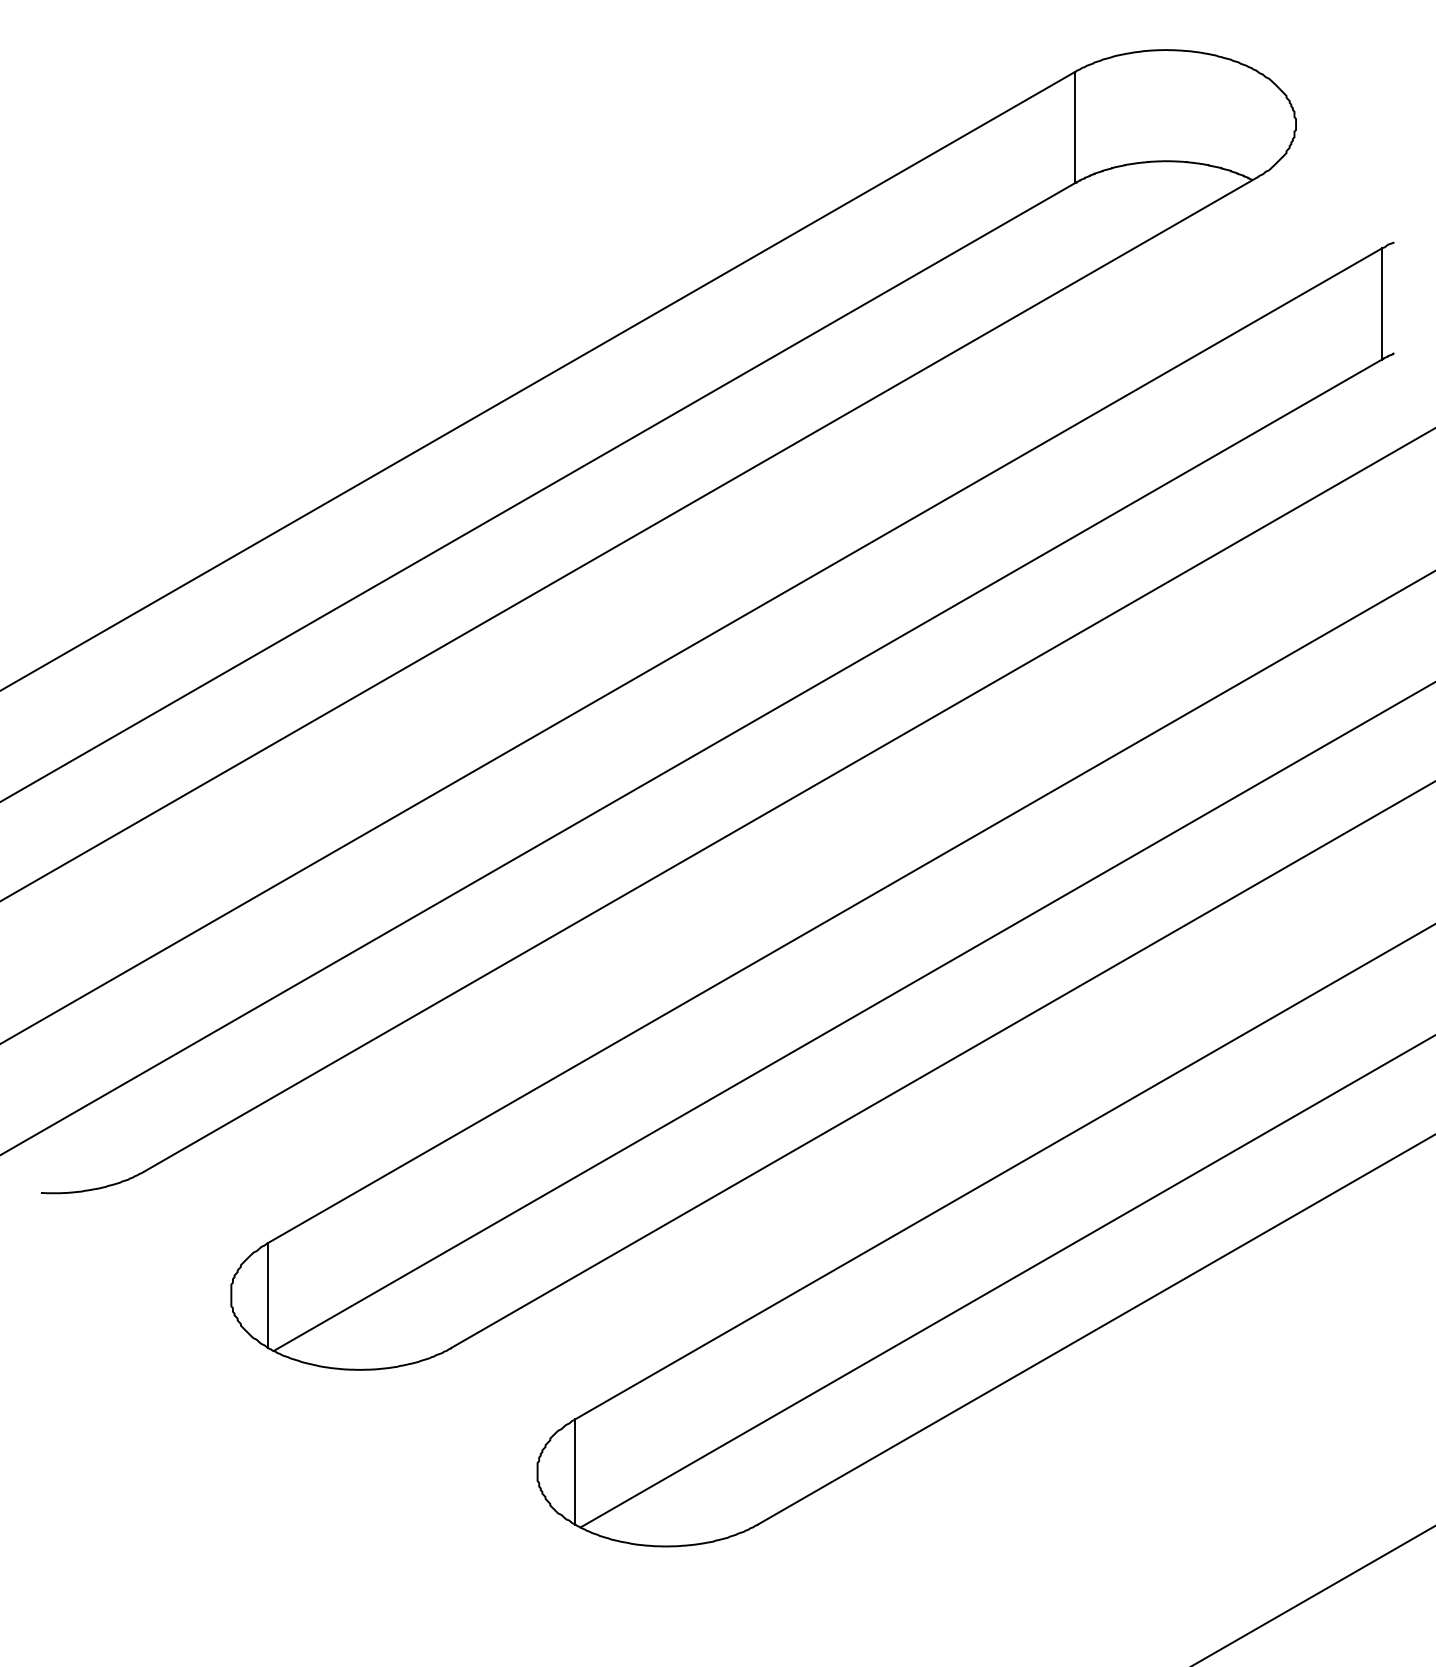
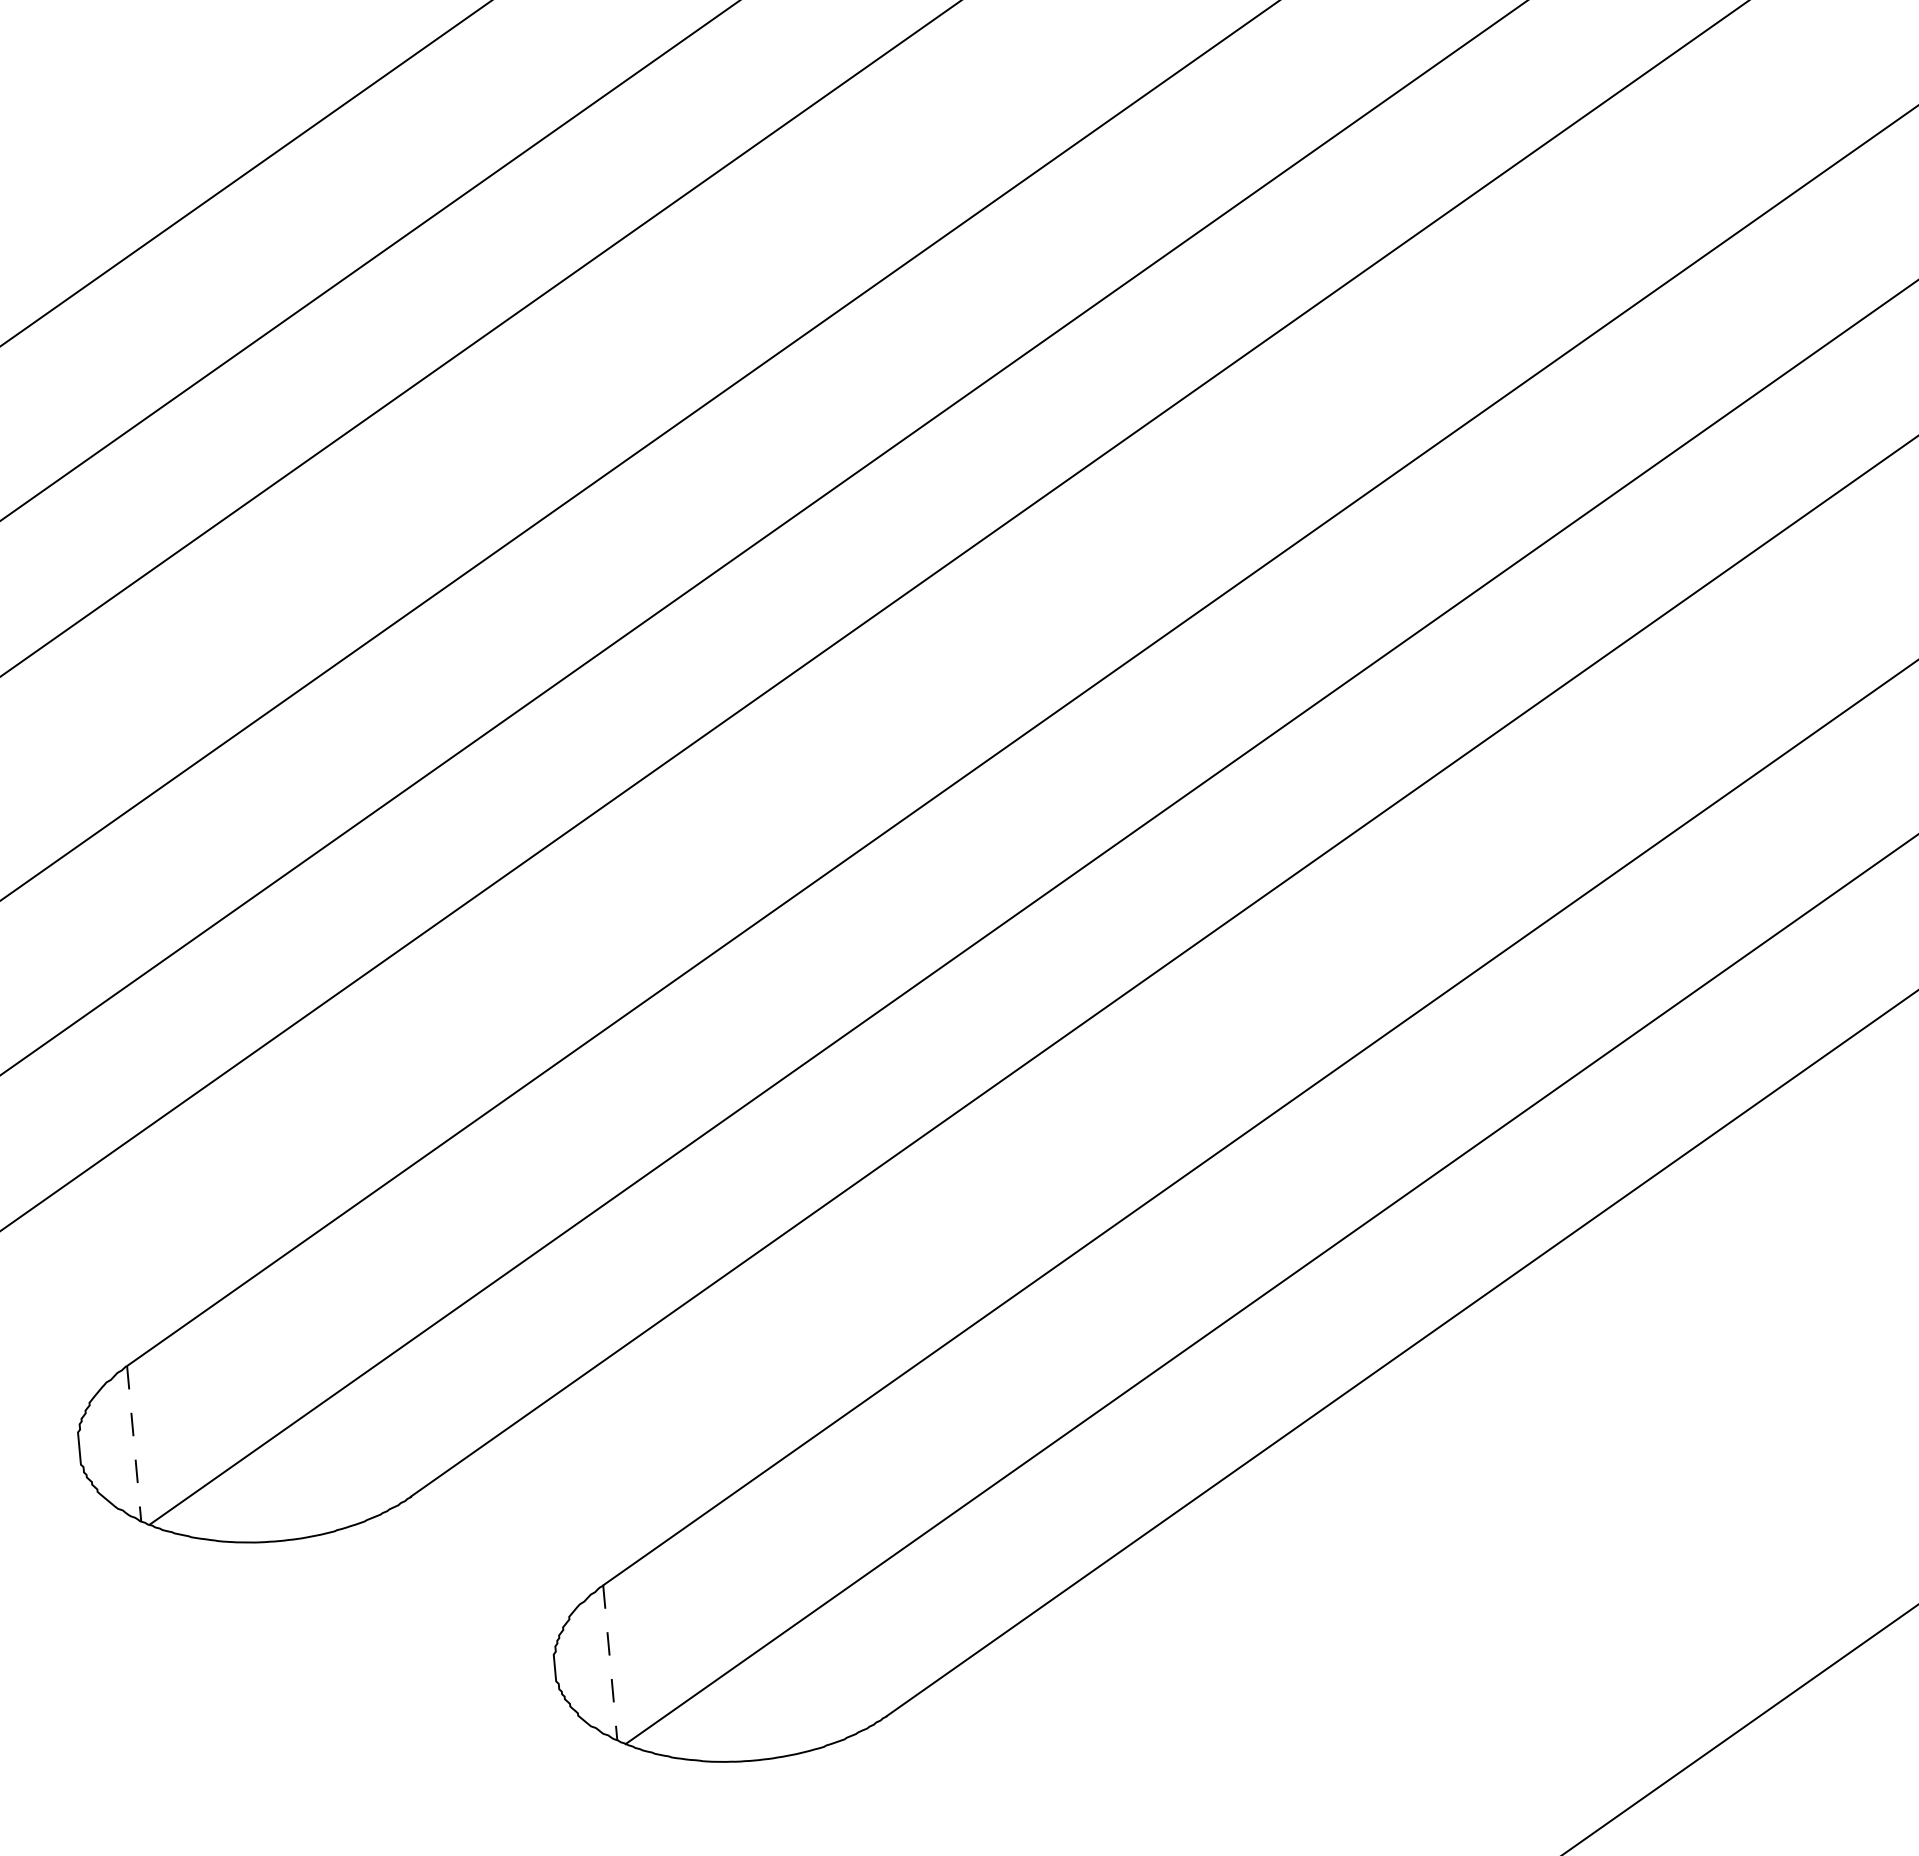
line: (268, 1295) -> (134, 1443), solid -> dashed
line: (575, 1472) -> (610, 1663), solid -> dashed

